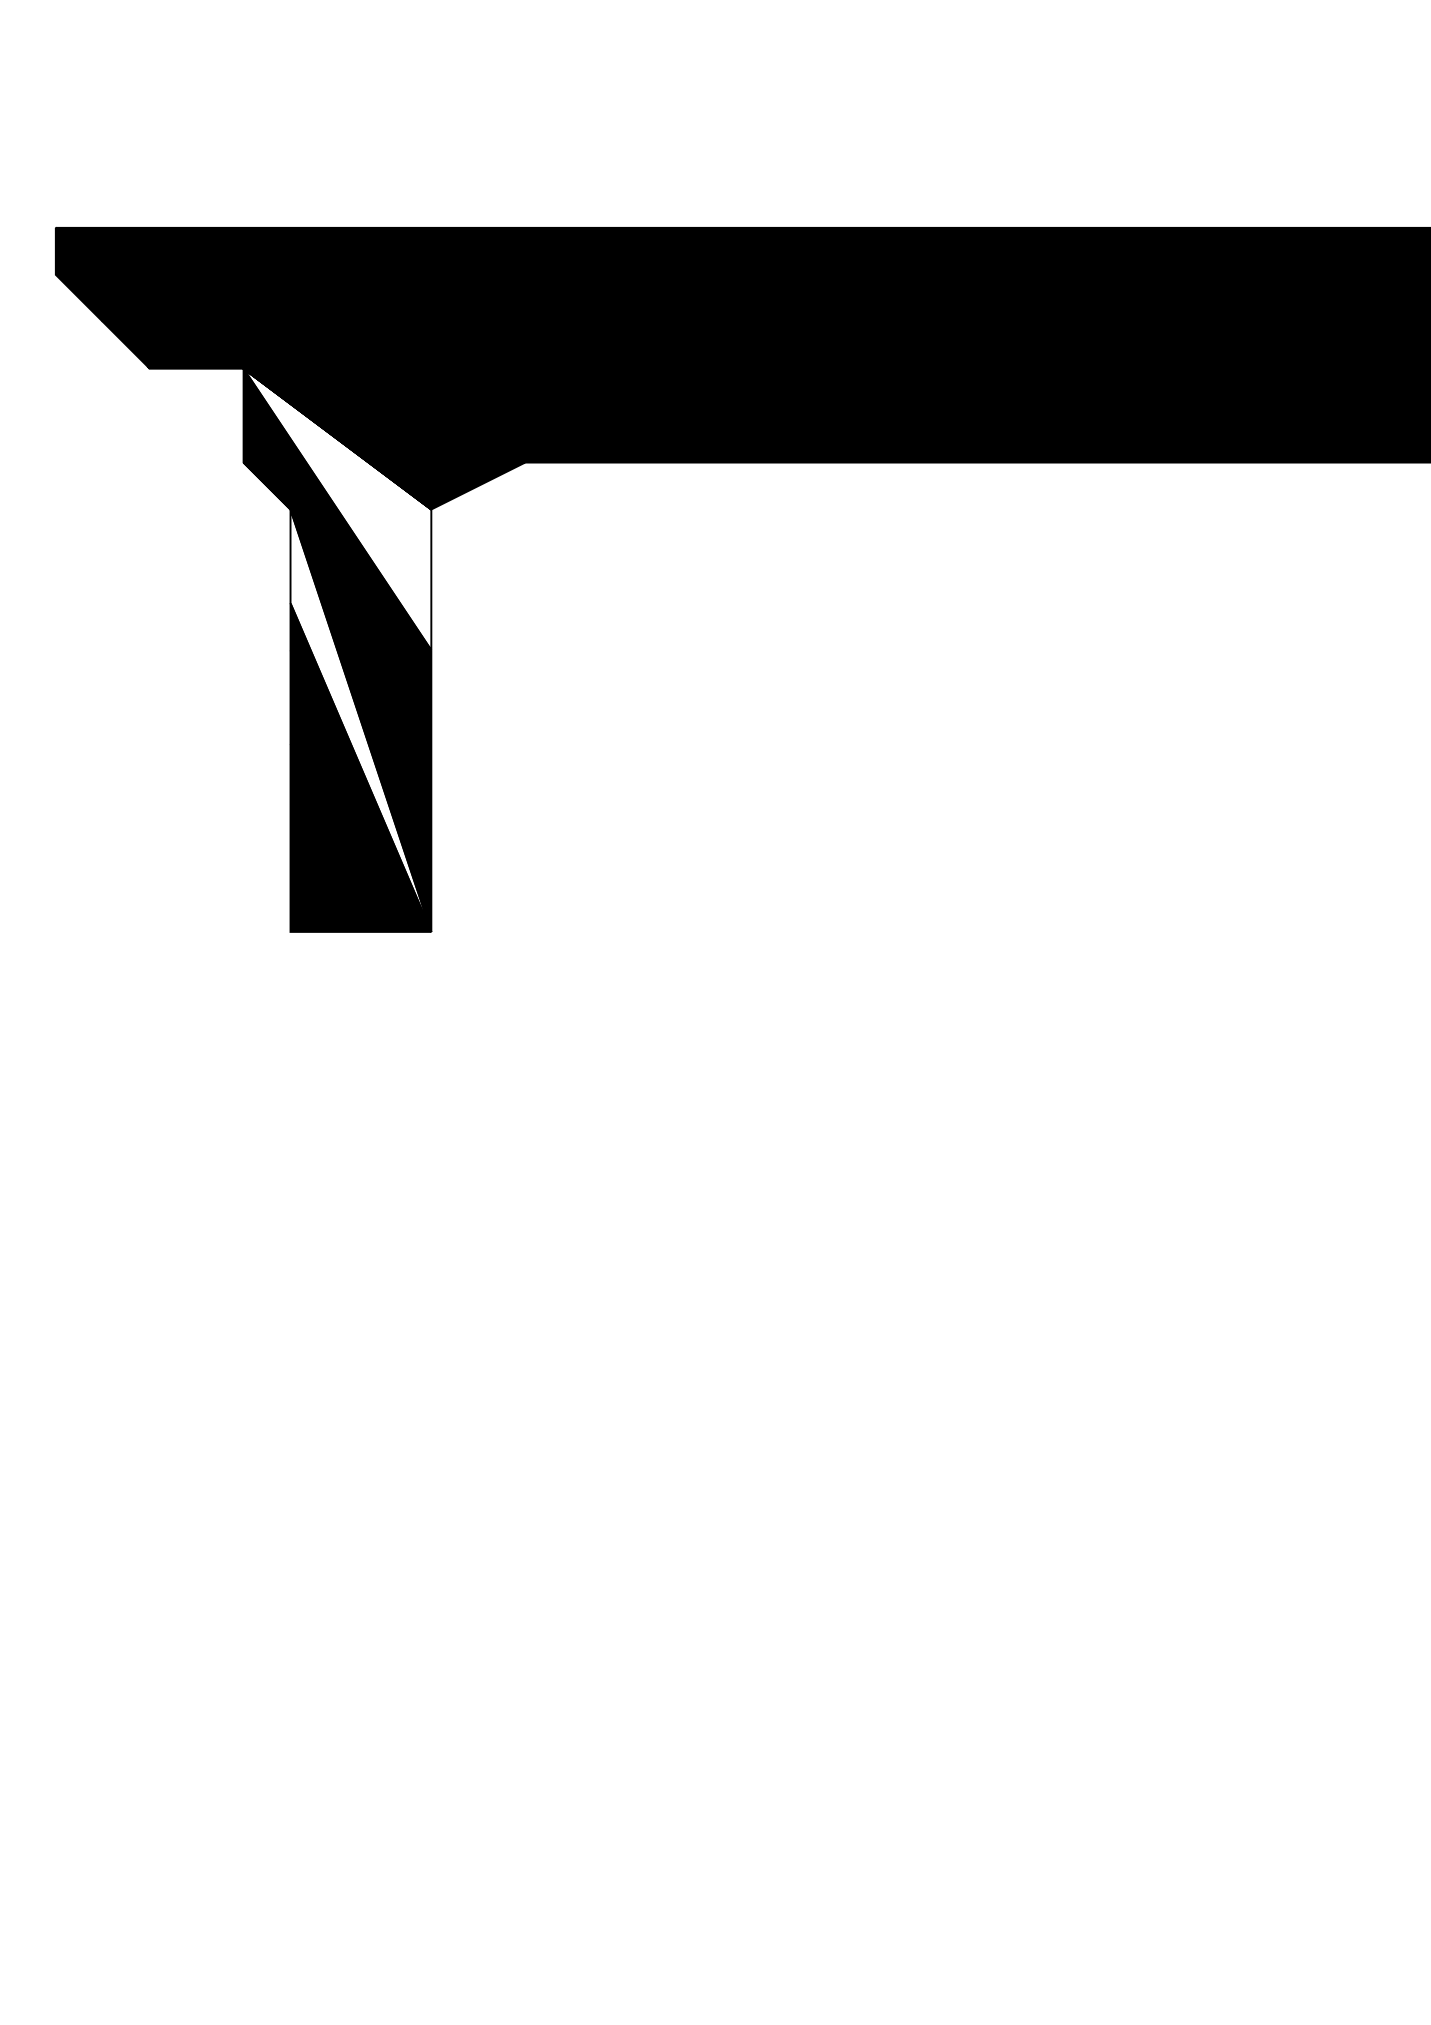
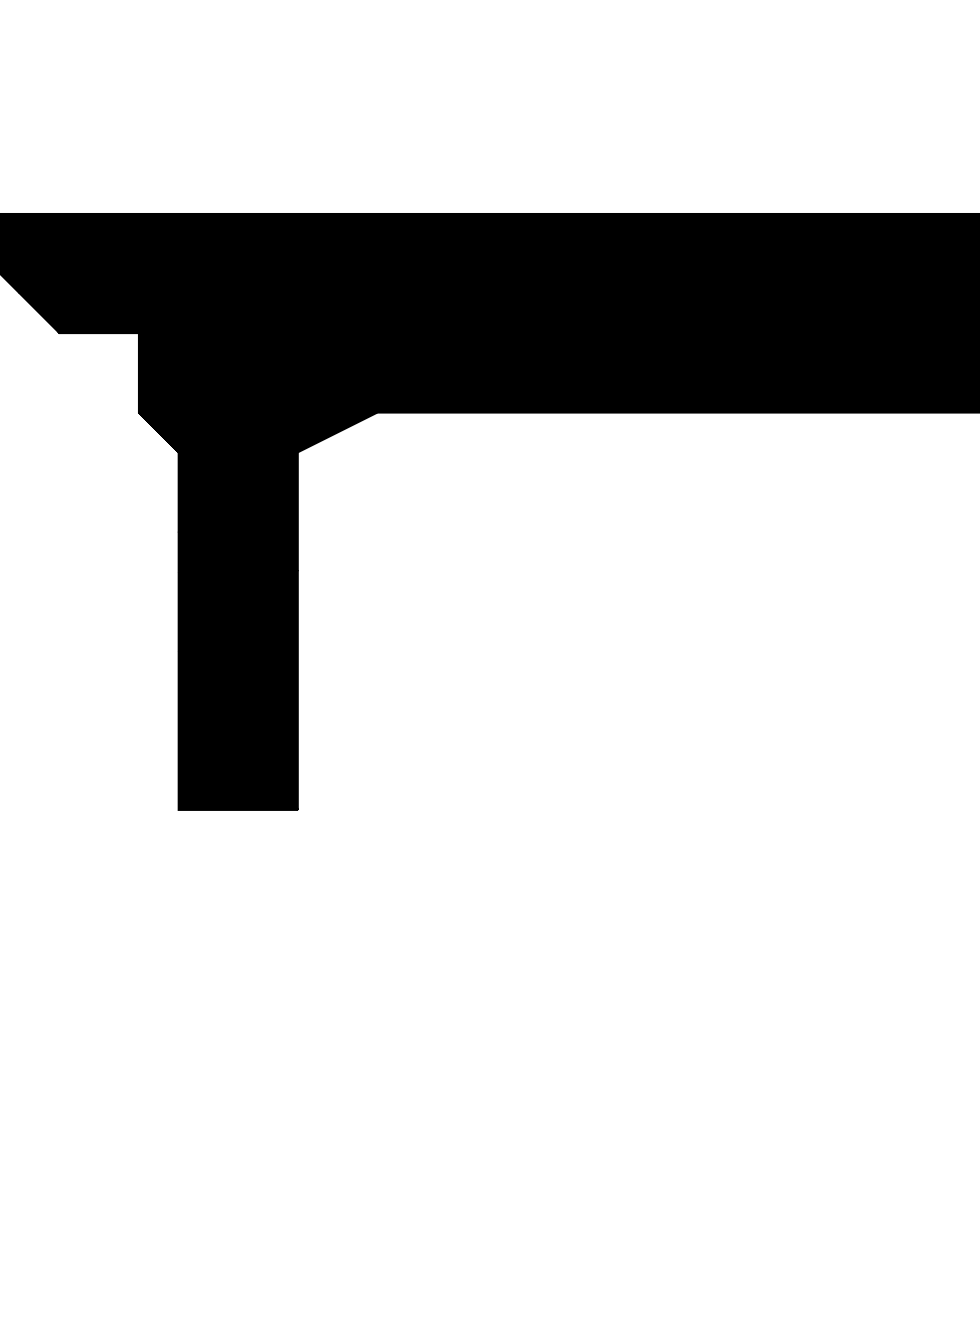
fill: (337, 509) -> (218, 452), added
fill: (360, 720) -> (237, 630), added

